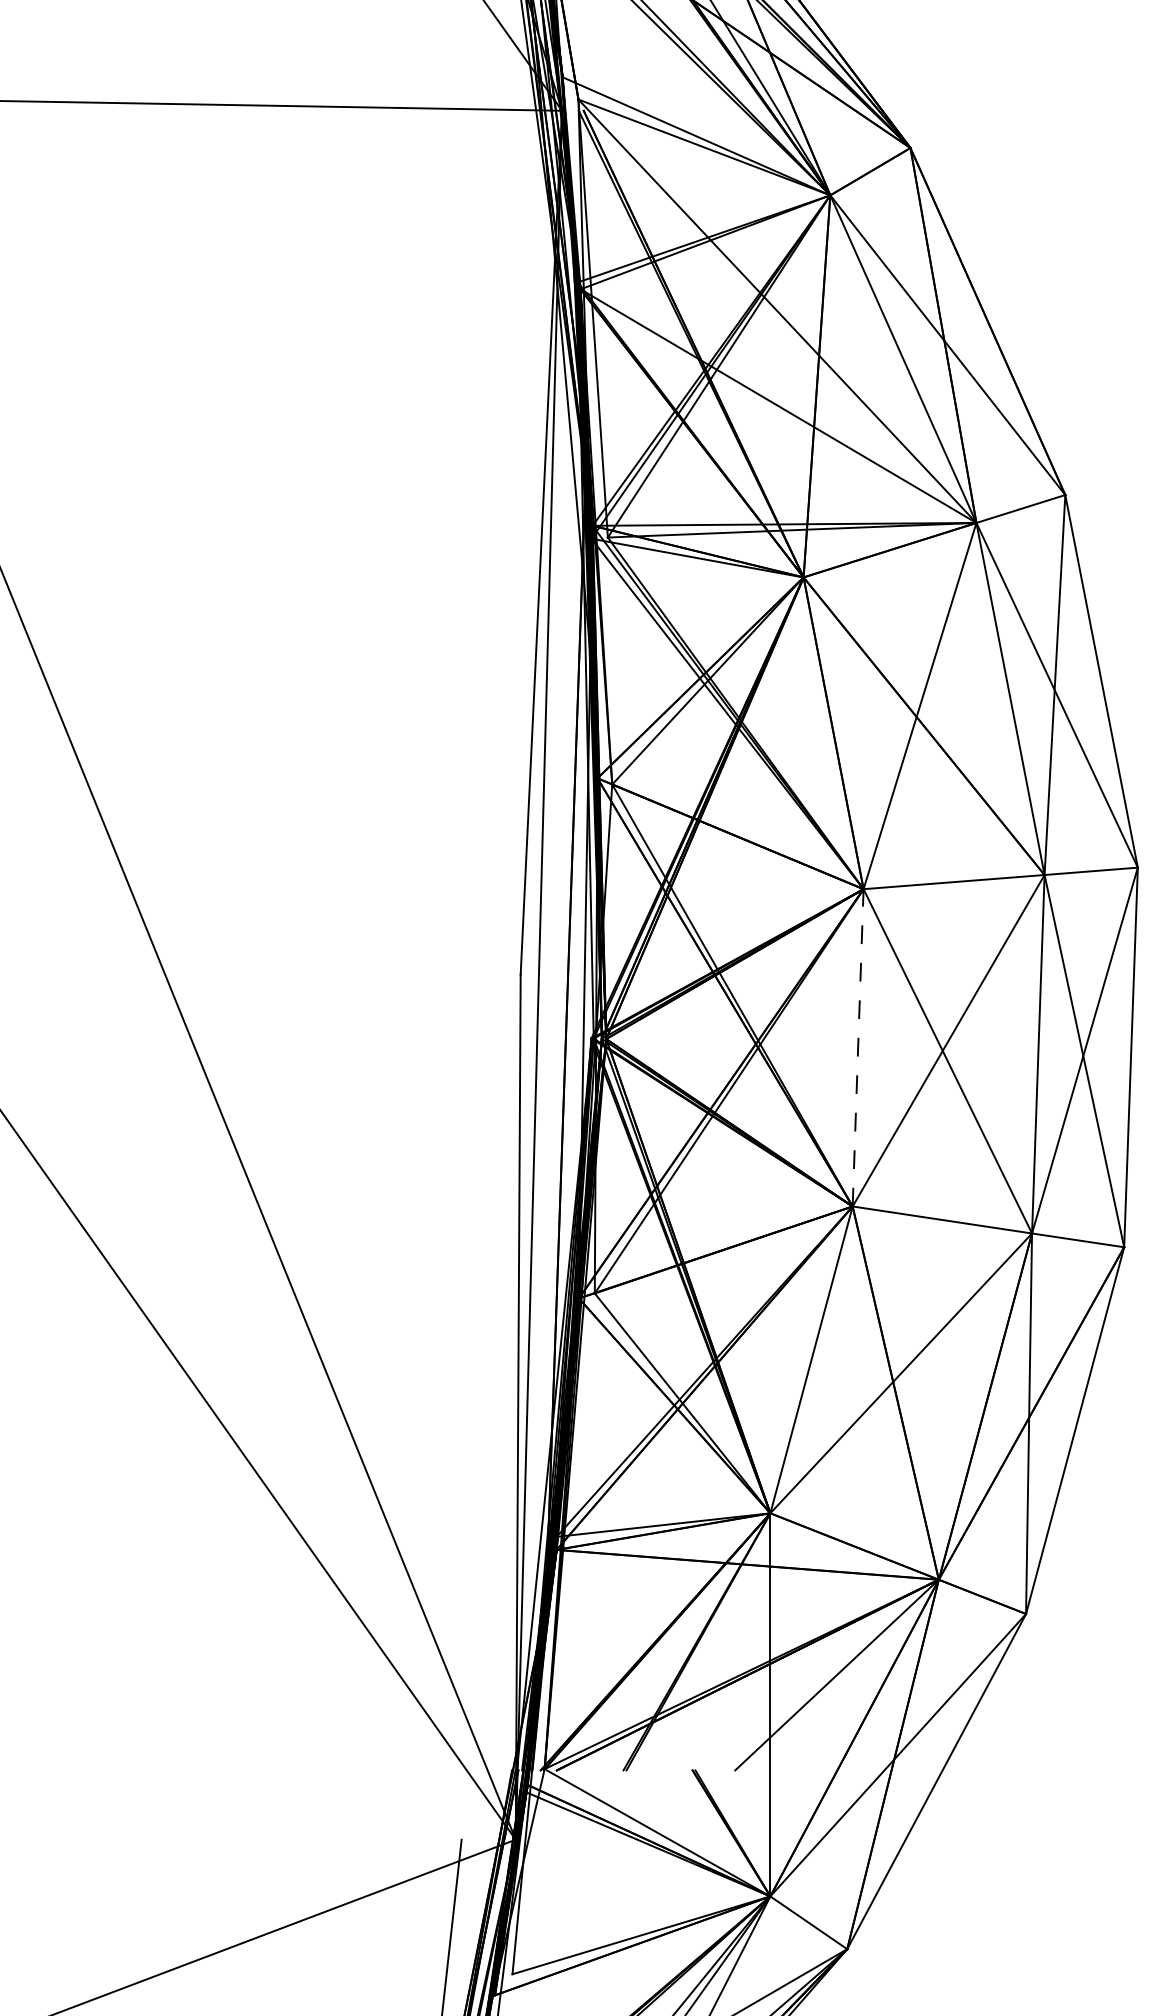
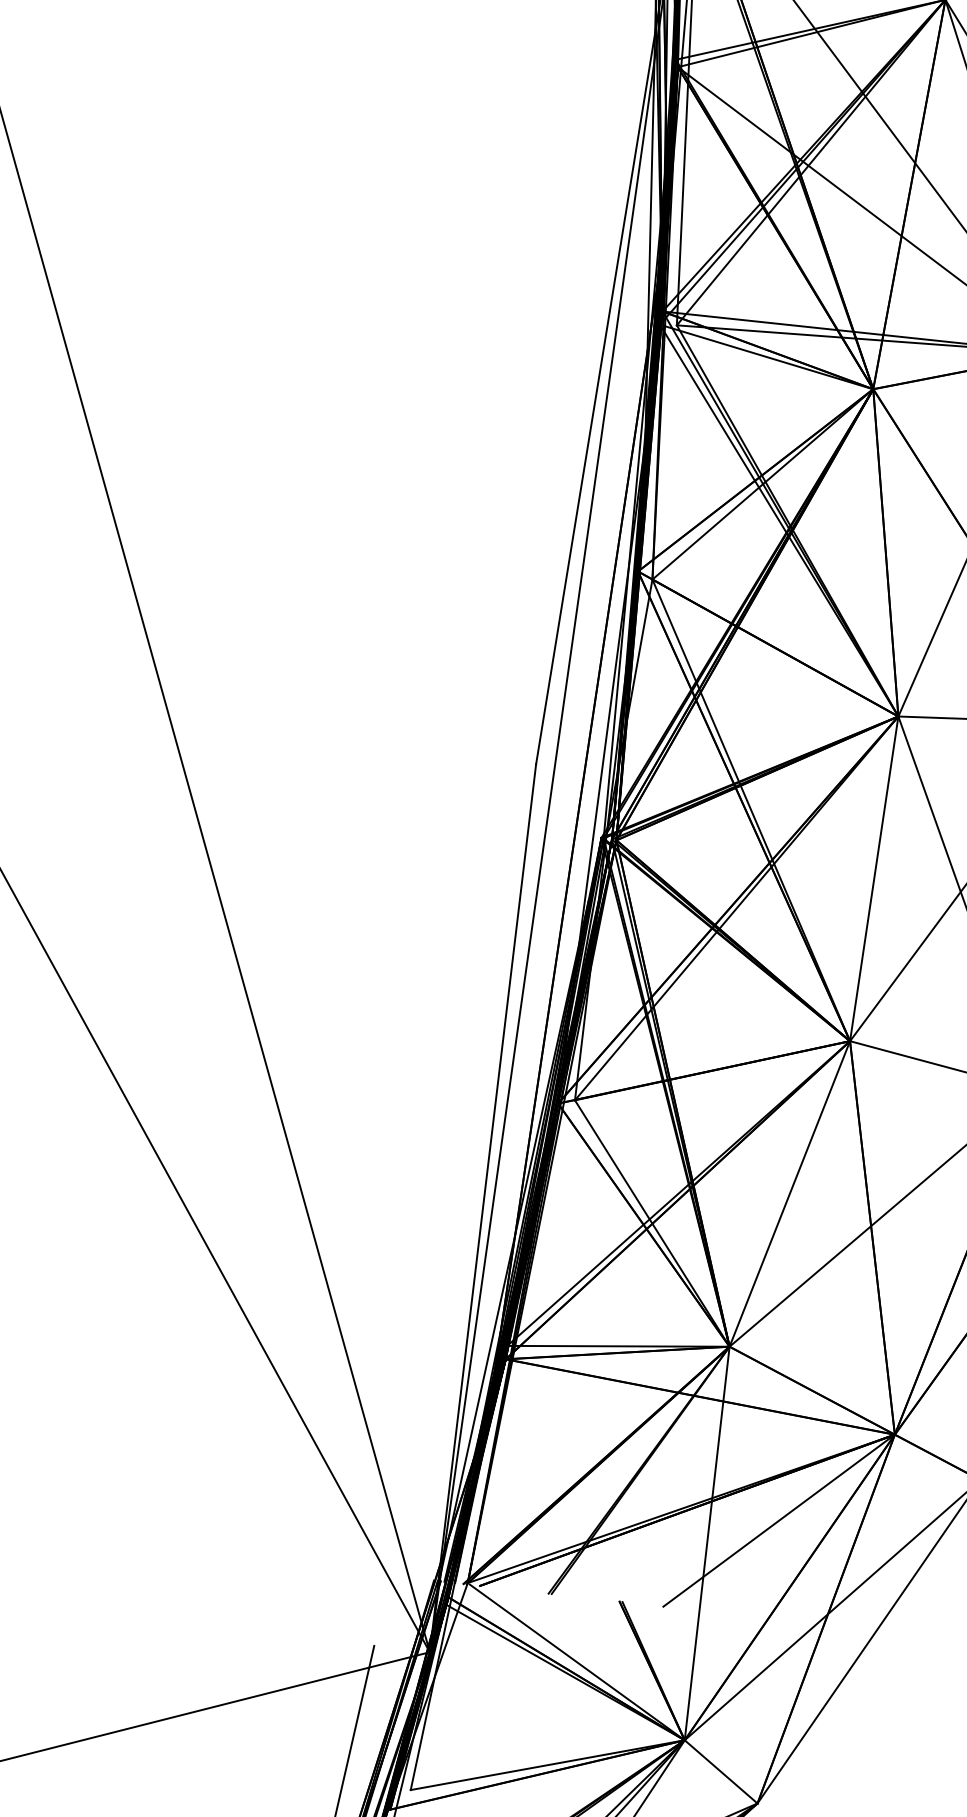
line: (858, 1047) -> (874, 878), dashed -> solid

